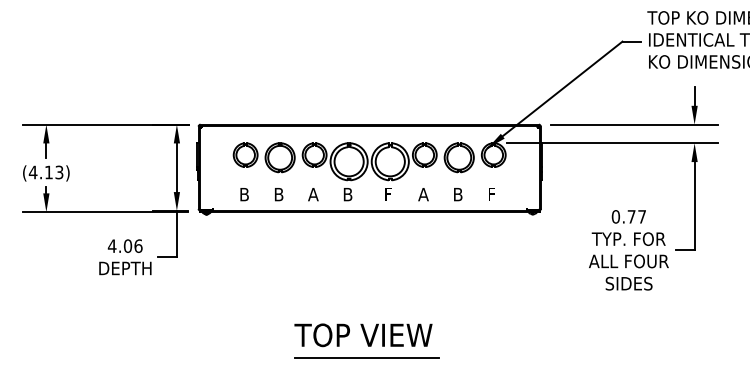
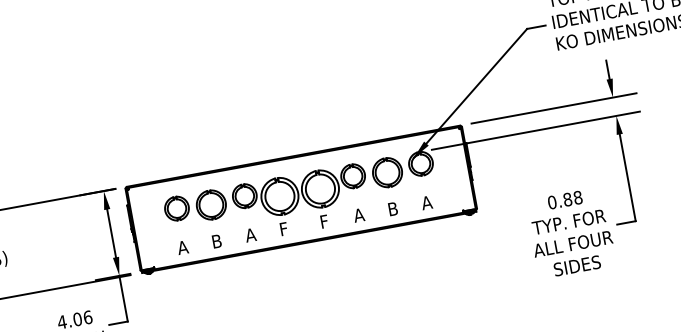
text: (244, 194) -> (182, 247), B -> A
text: (347, 194) -> (284, 228), B -> F
text: (492, 194) -> (426, 202), F -> A
text: (636, 216) -> (572, 198), 0.77 -> 0.88

